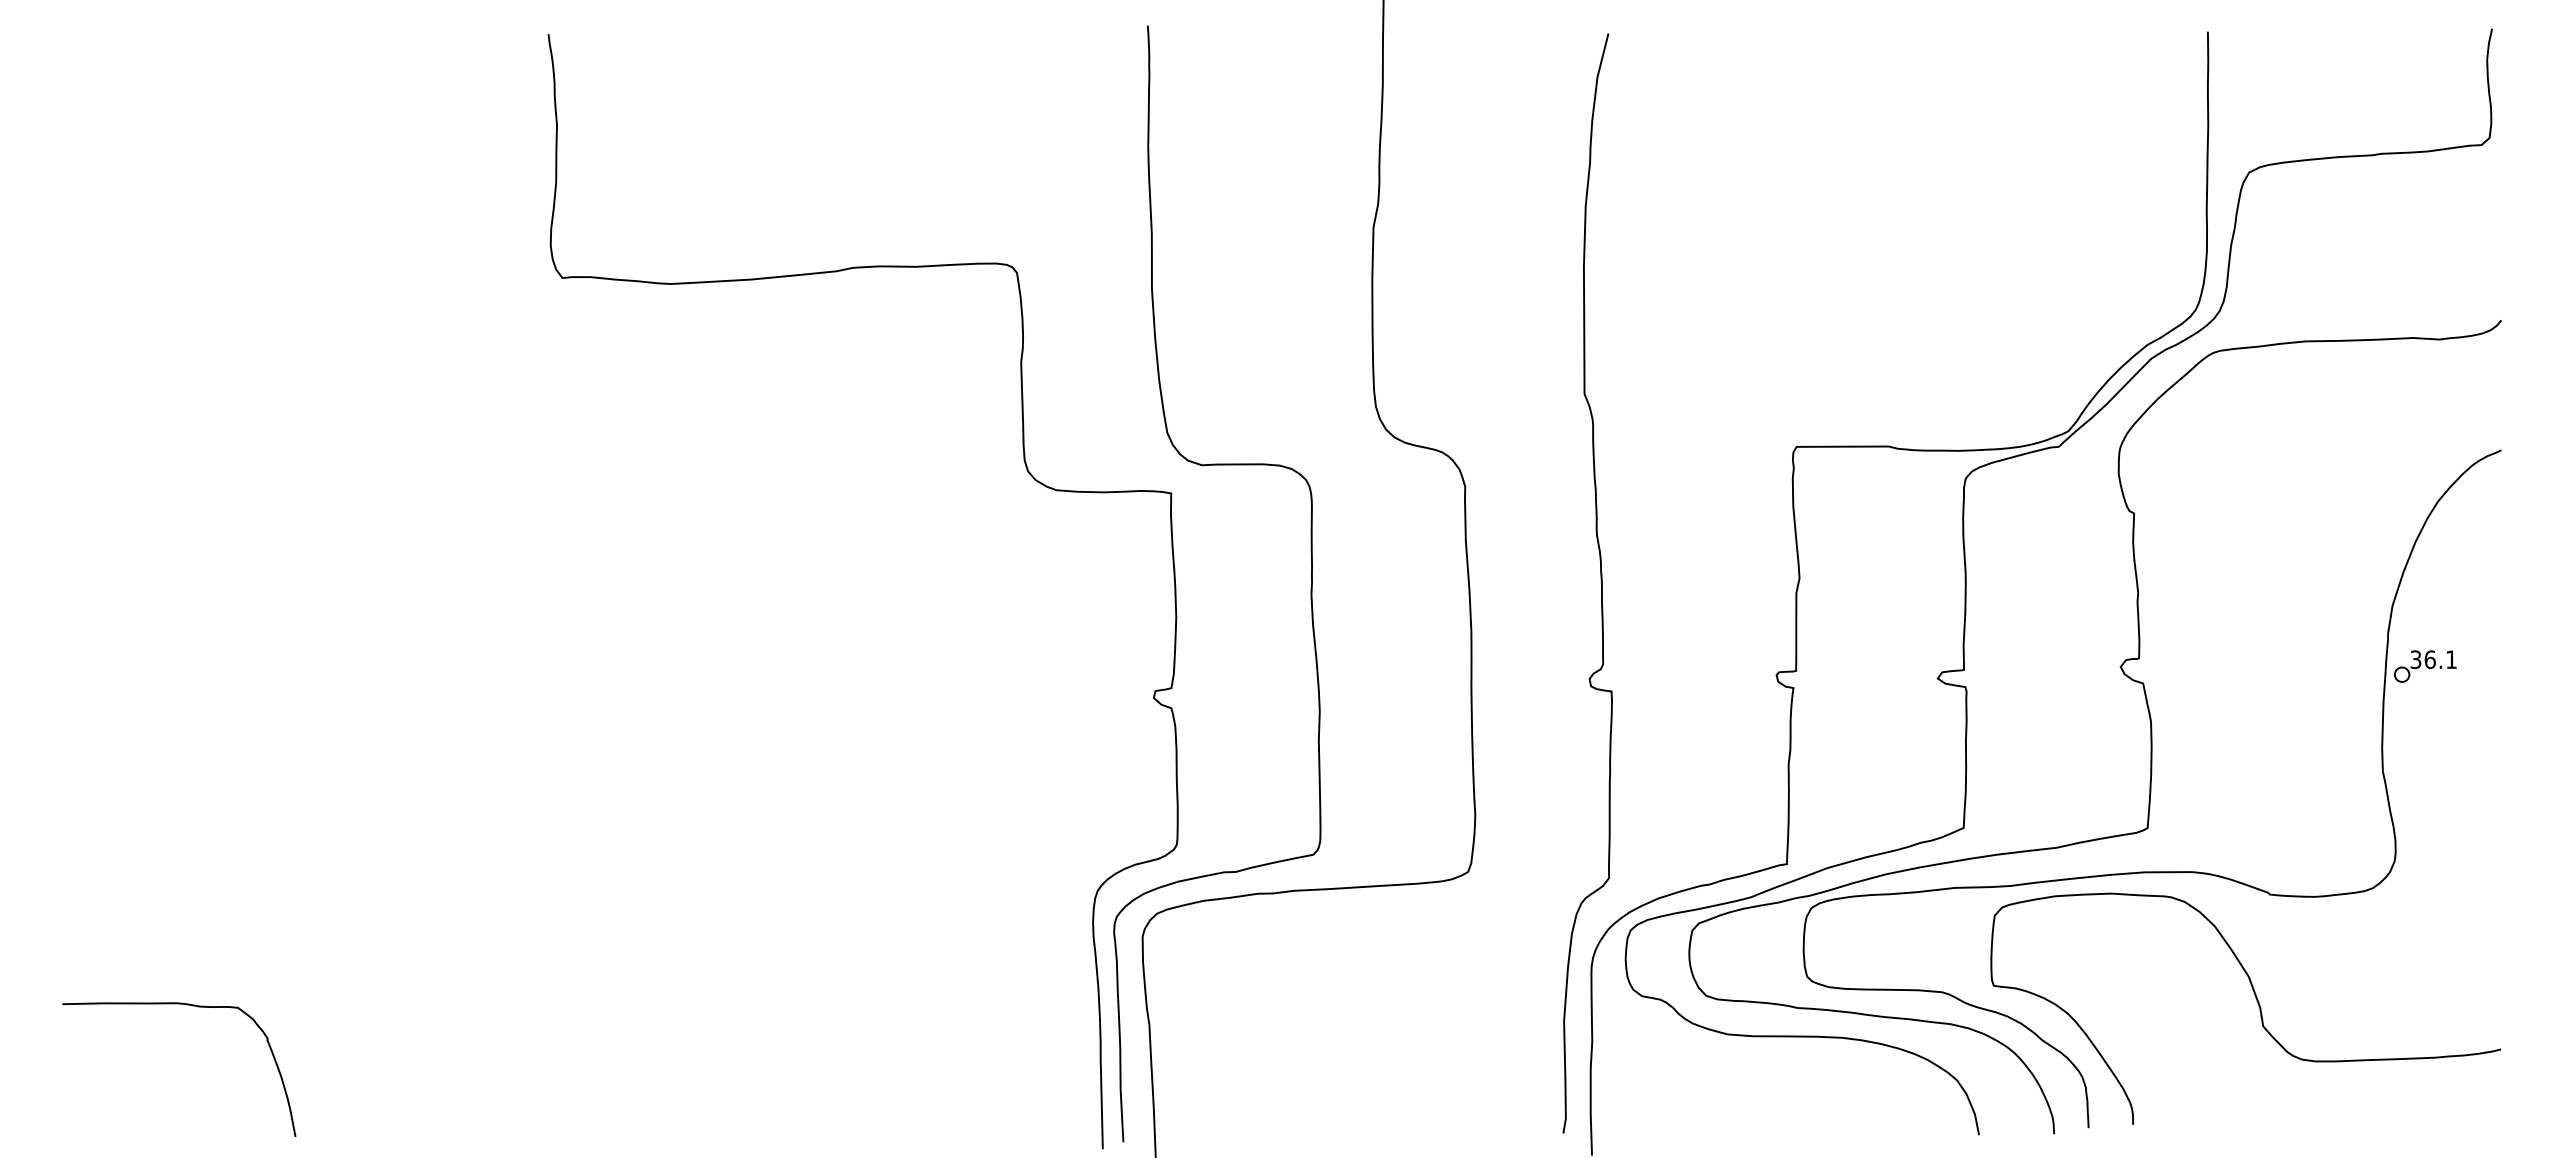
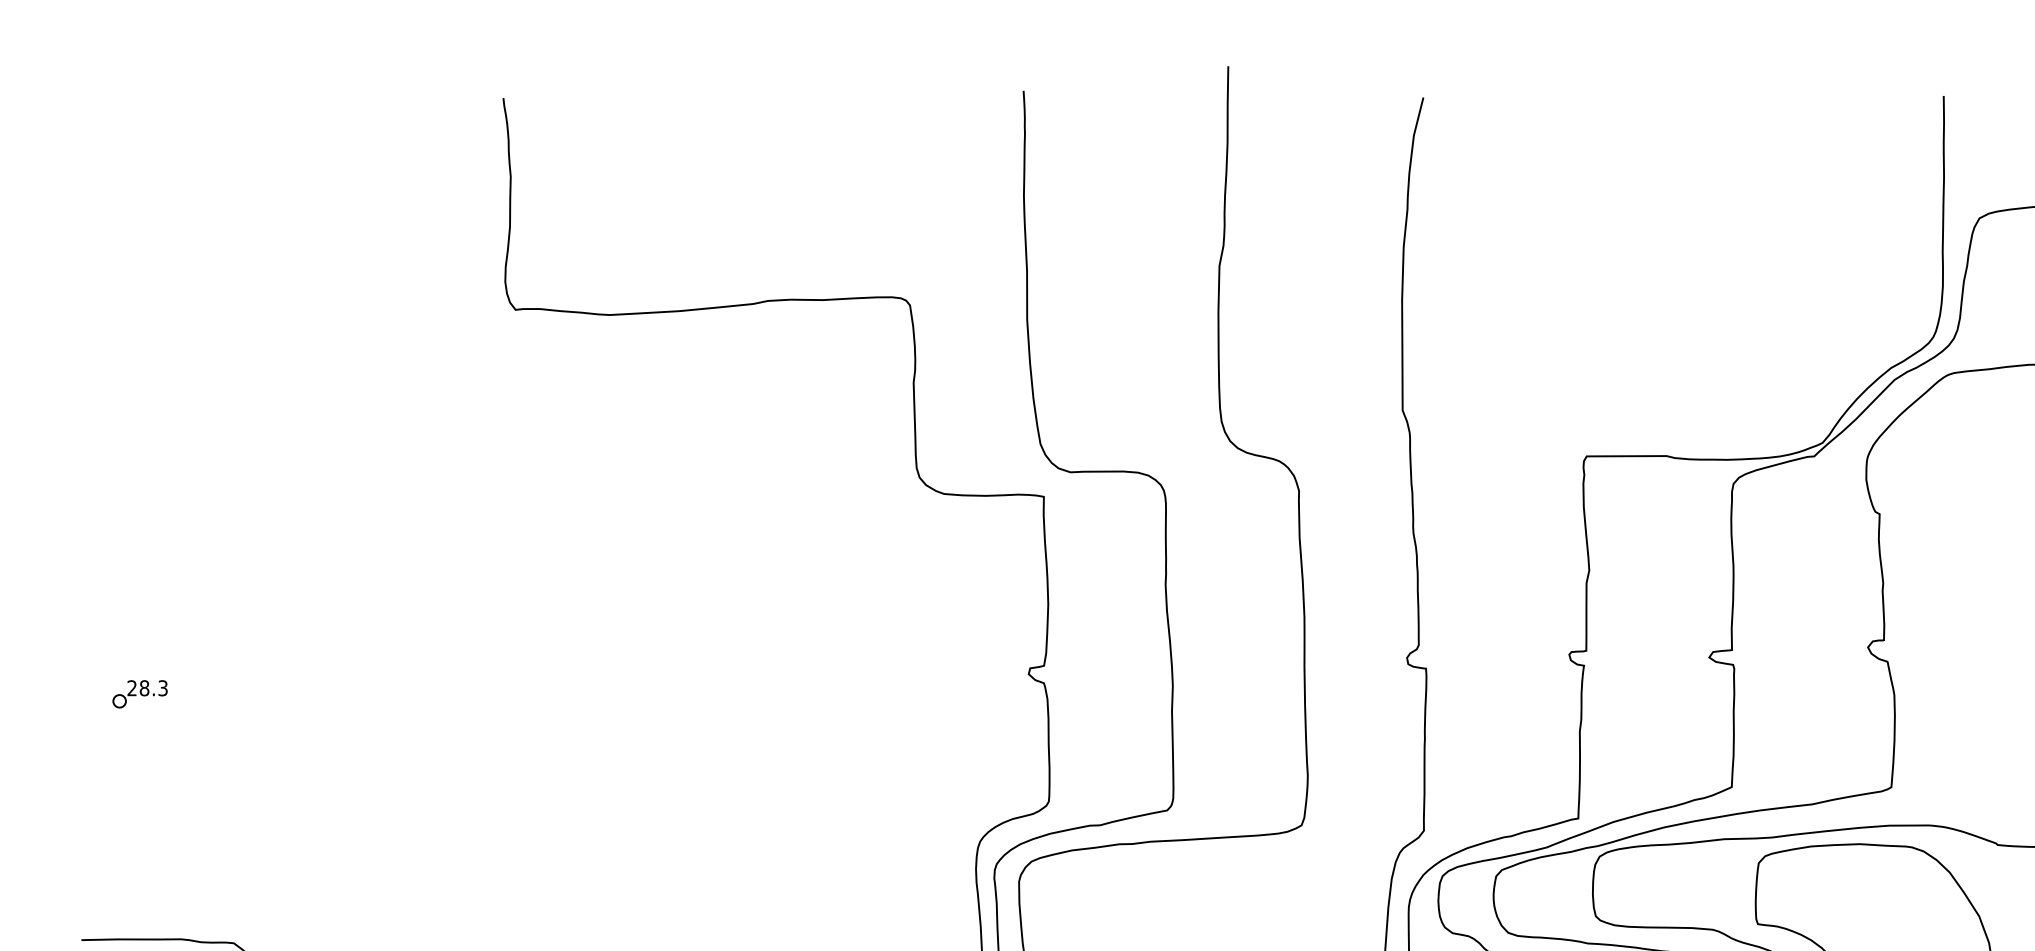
part: (129, 720) -> (139, 693), added

